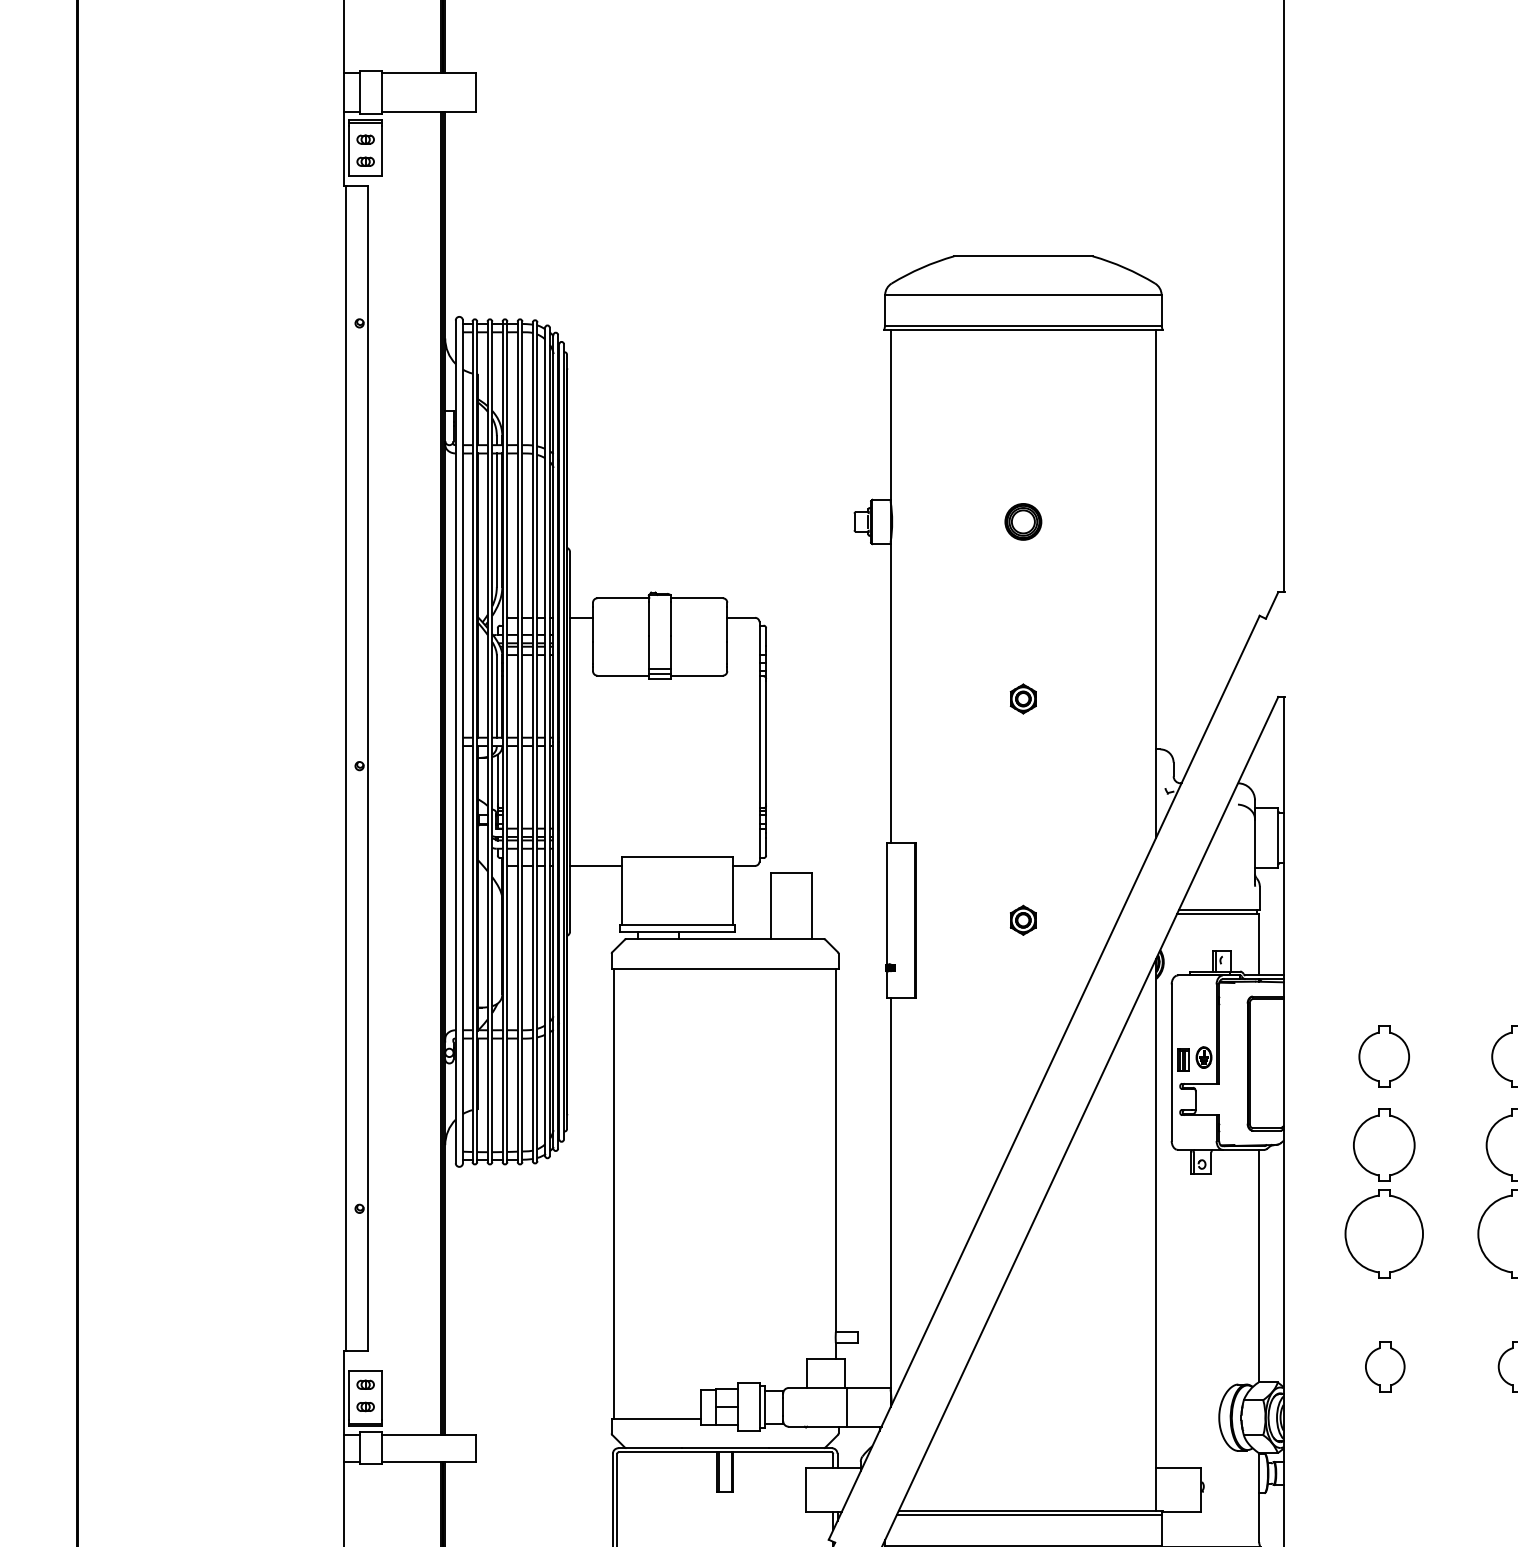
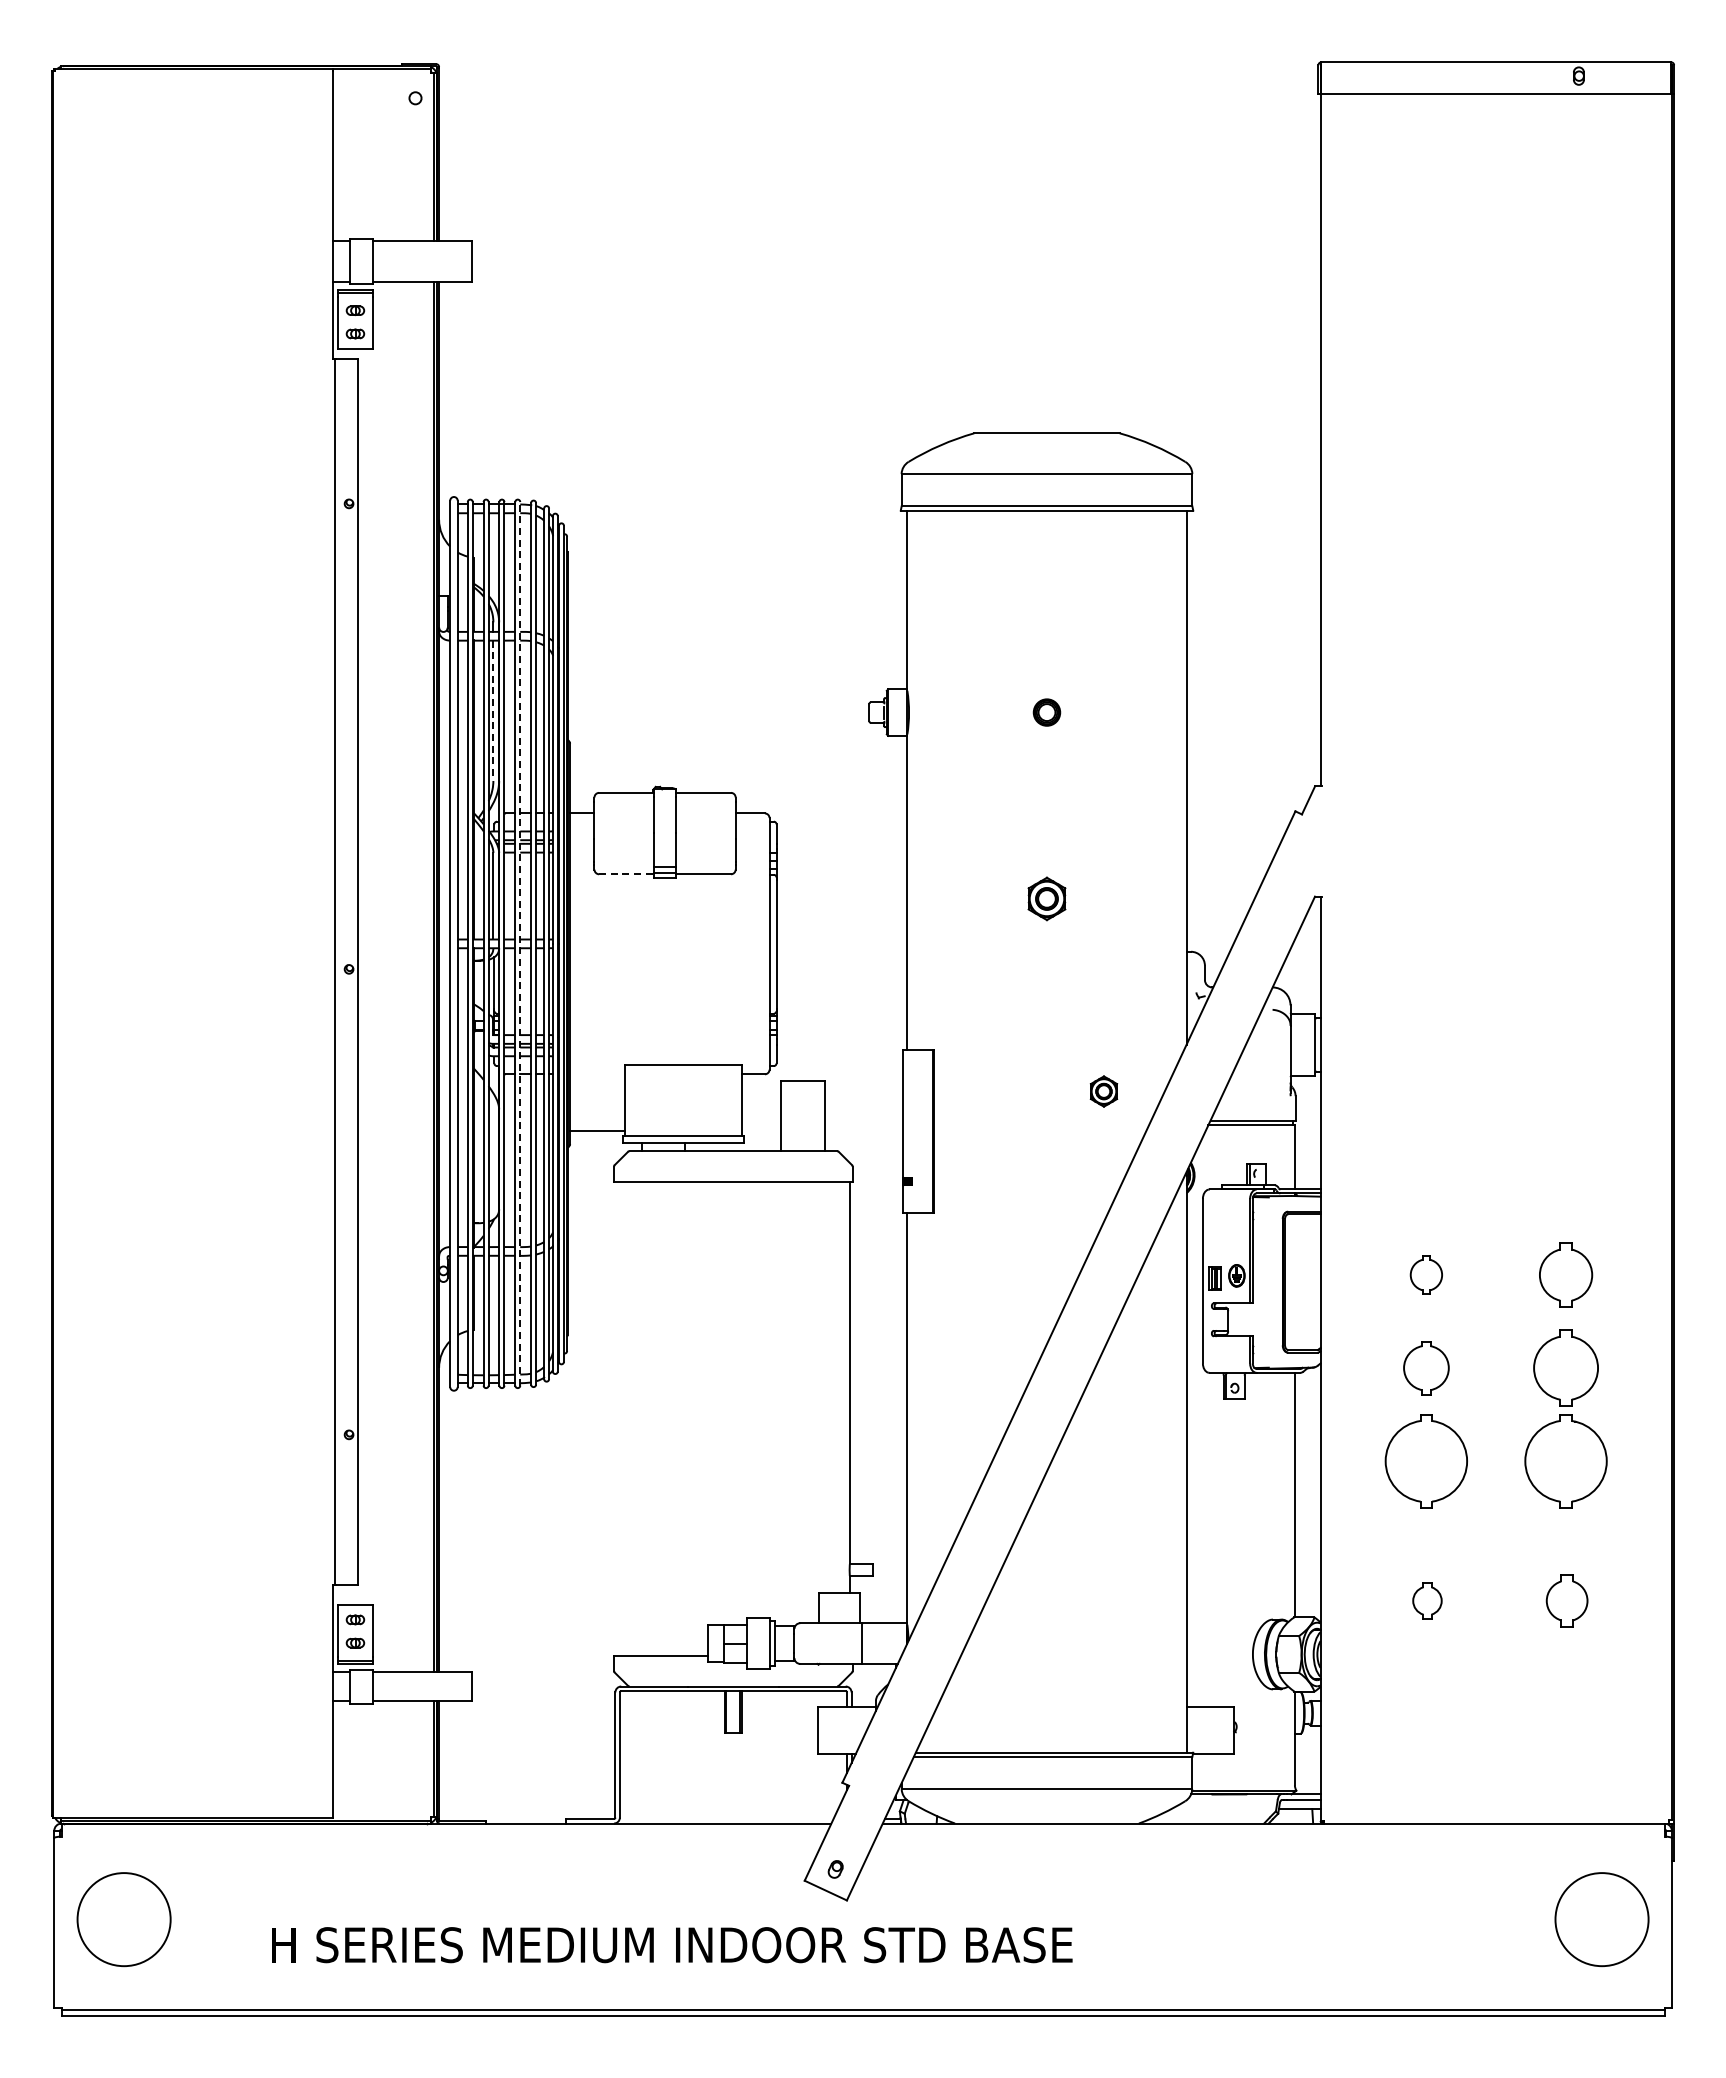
line: (496, 520) -> (493, 711), solid -> dashed
part: (1022, 521) -> (1046, 712), size x0.7
line: (623, 675) -> (626, 874), solid -> dashed
part: (1022, 698) -> (1046, 898), size x1.4
line: (522, 741) -> (520, 943), solid -> dashed
line: (595, 866) -> (597, 1131), moved
part: (1022, 920) -> (1103, 1091), moved
part: (1384, 1056) -> (1426, 1274), size x0.6
part: (1384, 1144) -> (1426, 1367), size x0.7
line: (614, 1193) -> (617, 1418), removed
part: (1385, 1366) -> (1427, 1600), size x0.7

